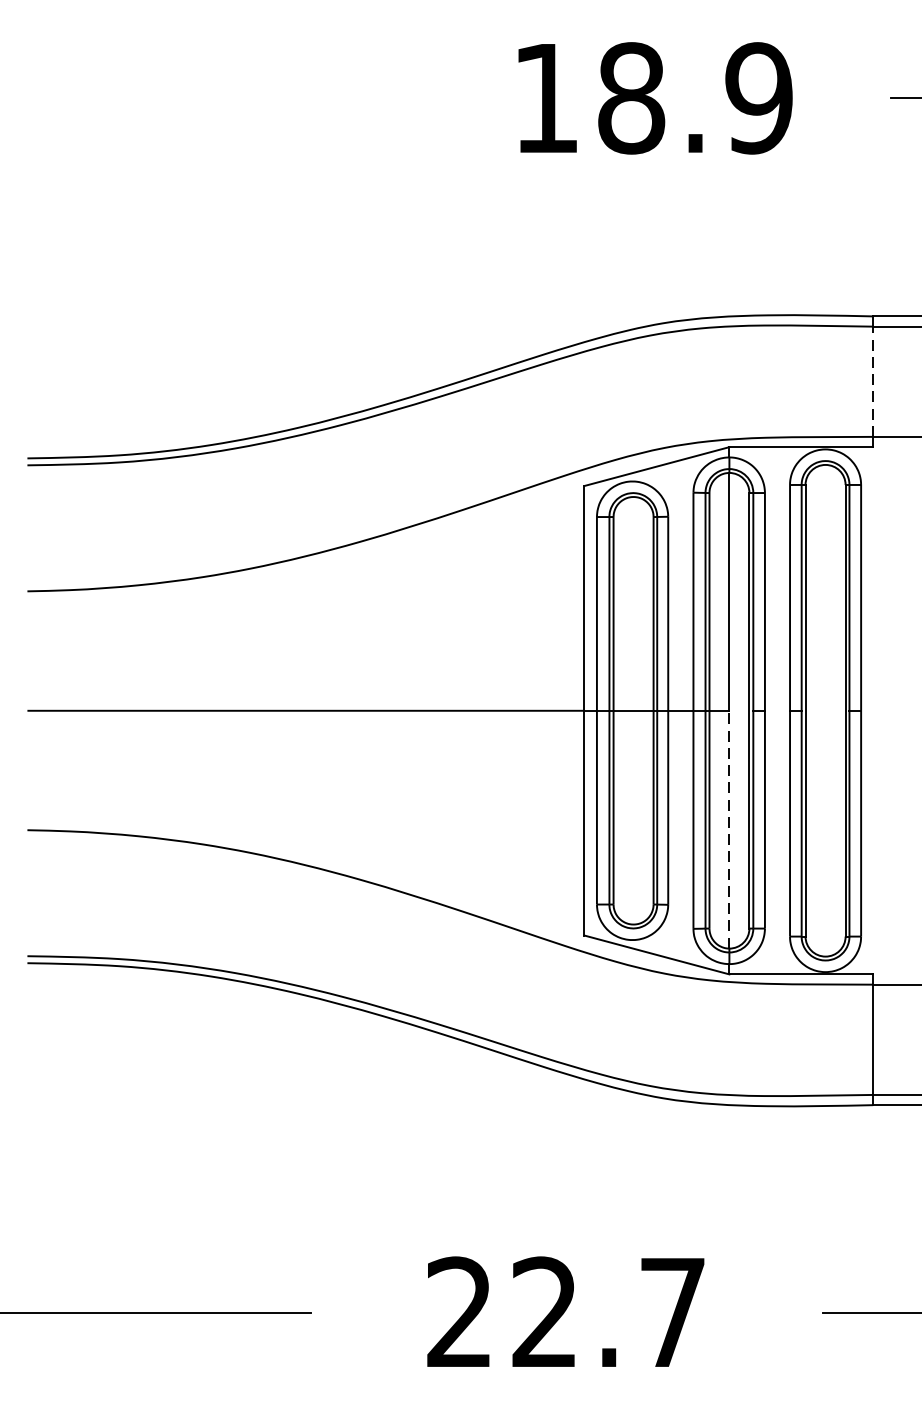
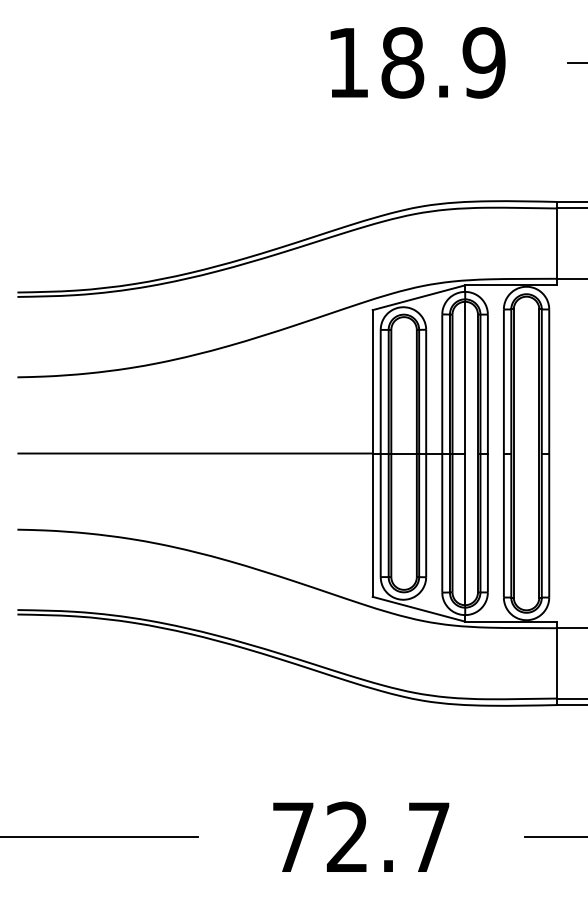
line: (872, 381) -> (556, 243), dashed -> solid
line: (729, 829) -> (465, 529), dashed -> solid
text: (458, 1311) -> (292, 836), 22.7 -> 72.7

